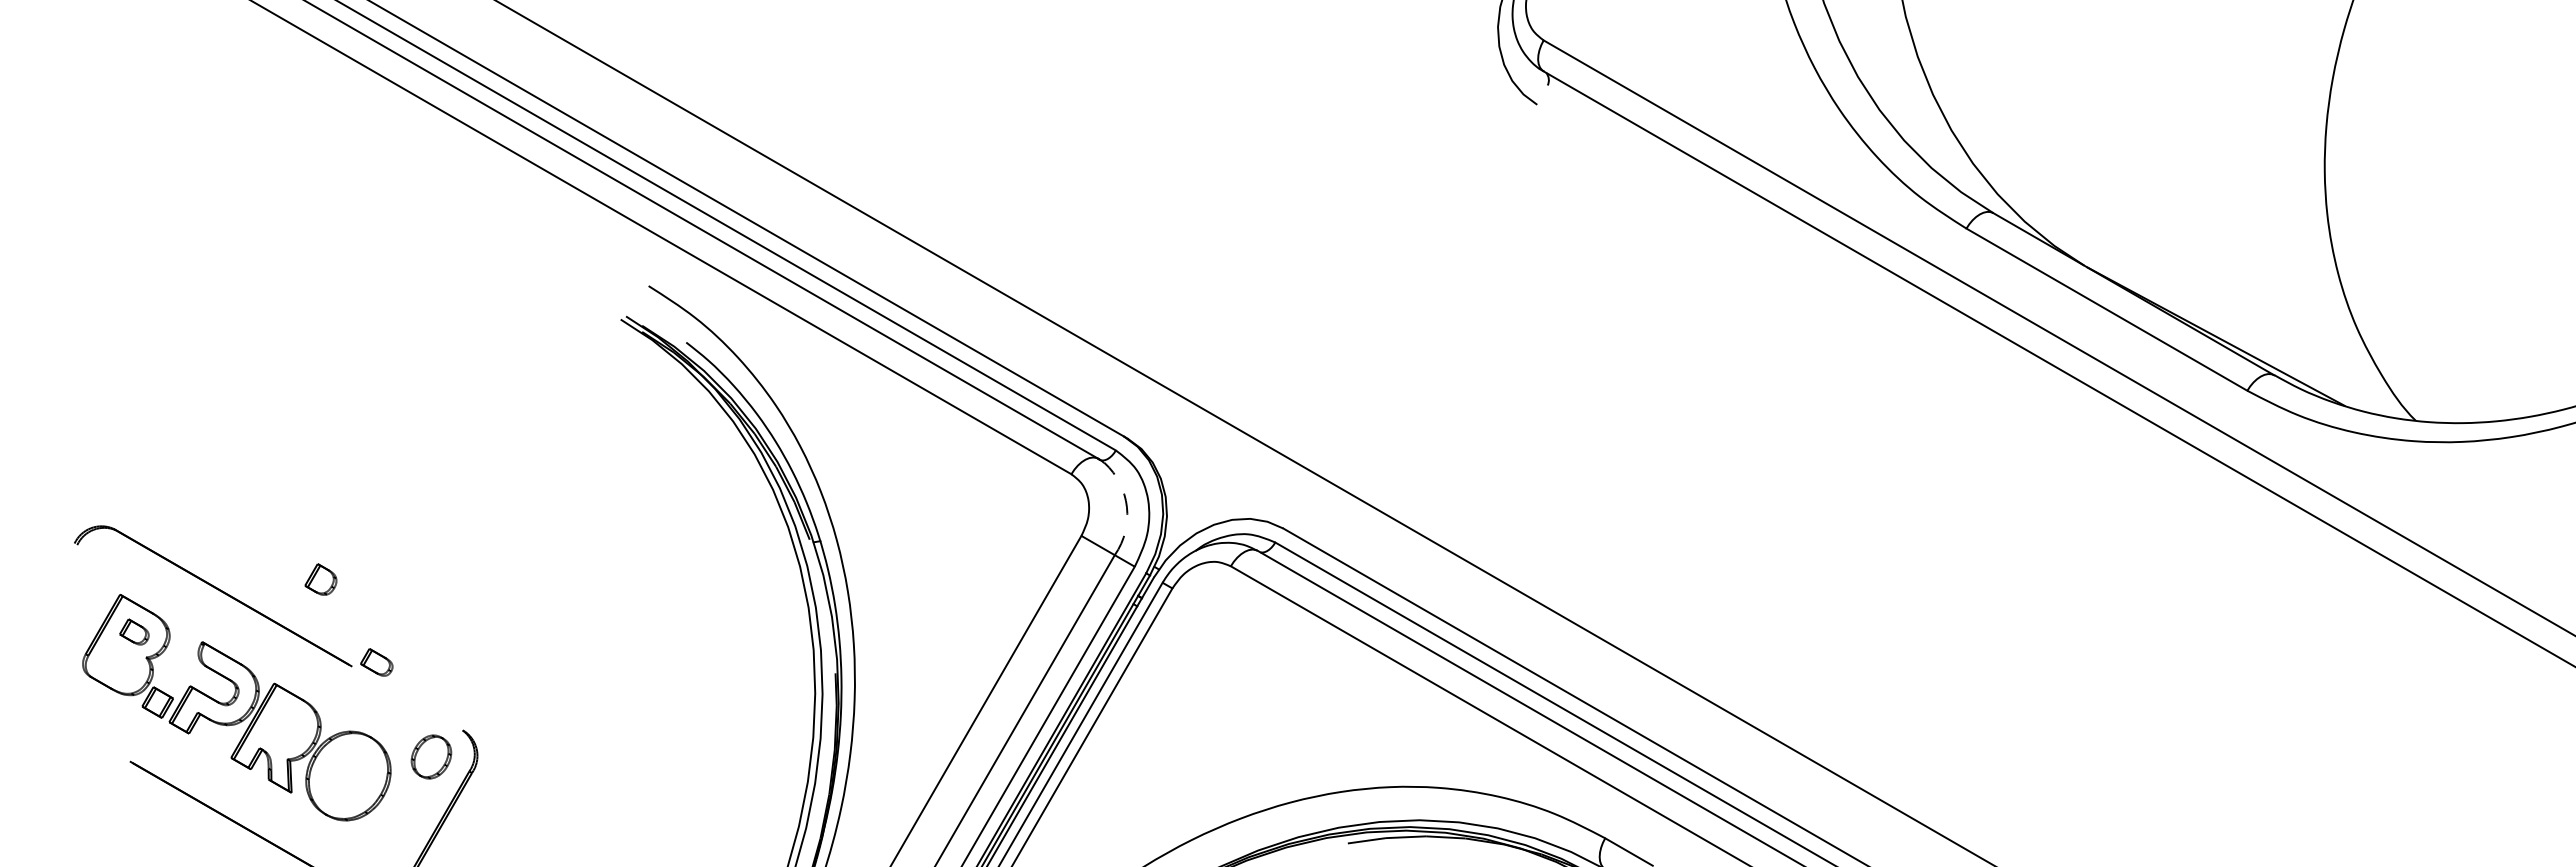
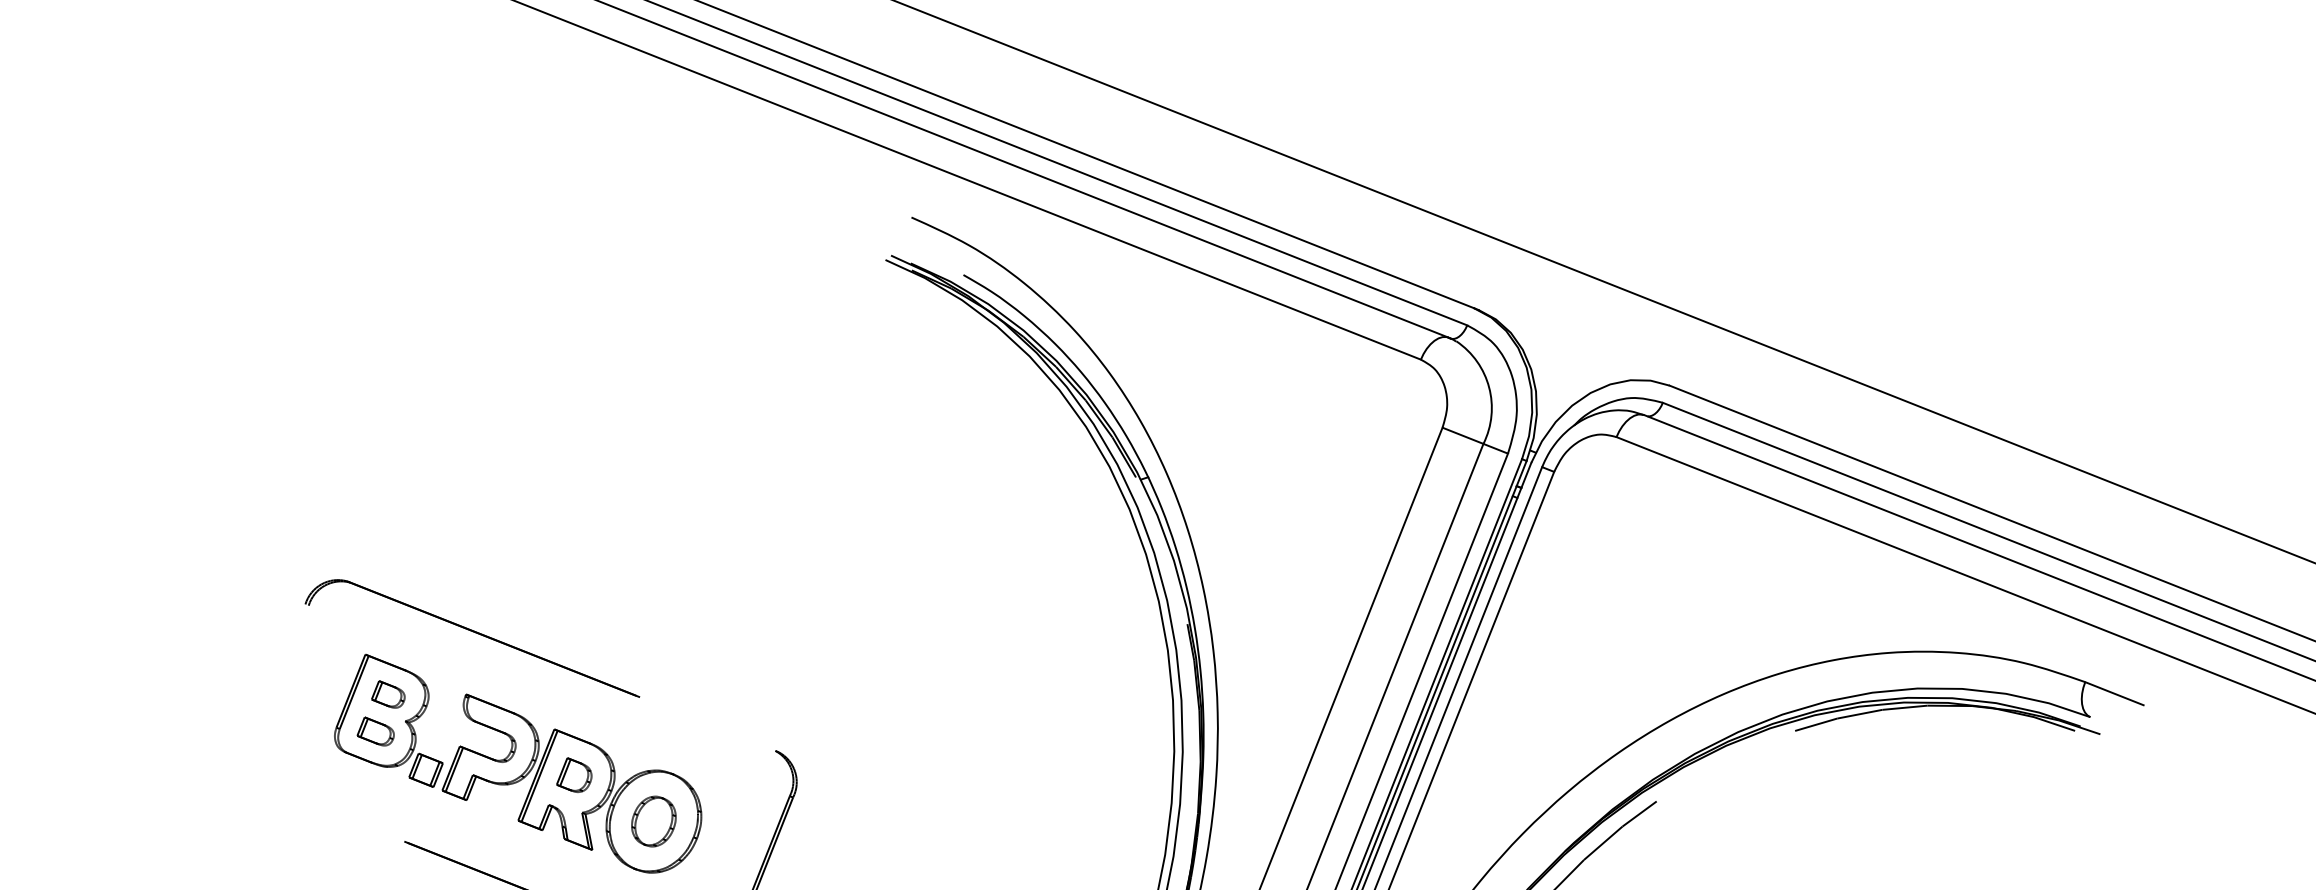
arc: (1126, 507) -> (1488, 388), dashed -> solid
part: (320, 579) -> (573, 775), moved
part: (376, 662) -> (374, 731), moved
part: (431, 756) -> (653, 820), moved

